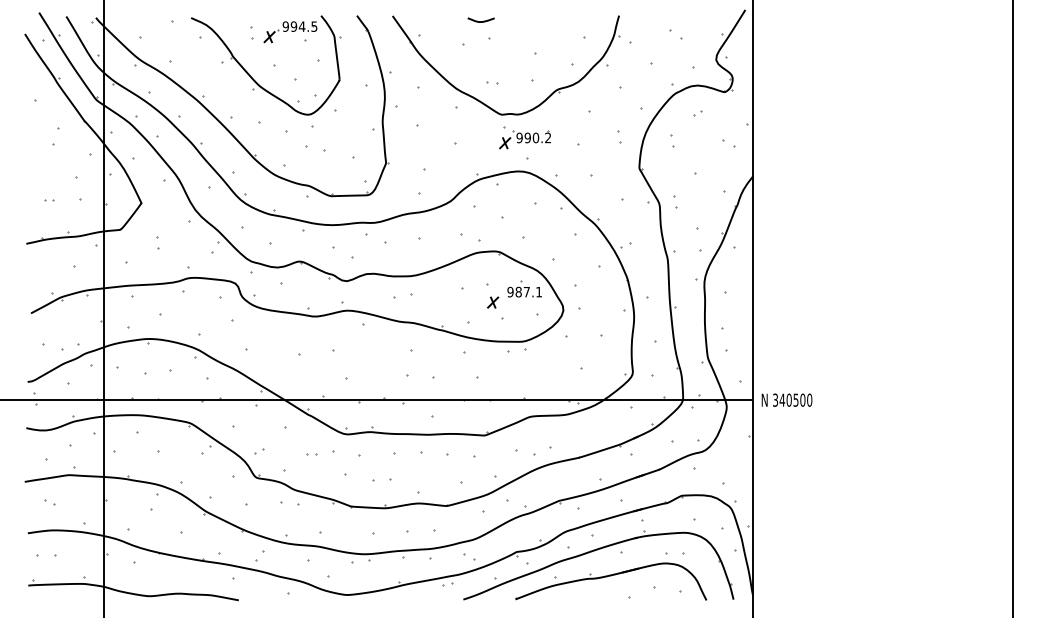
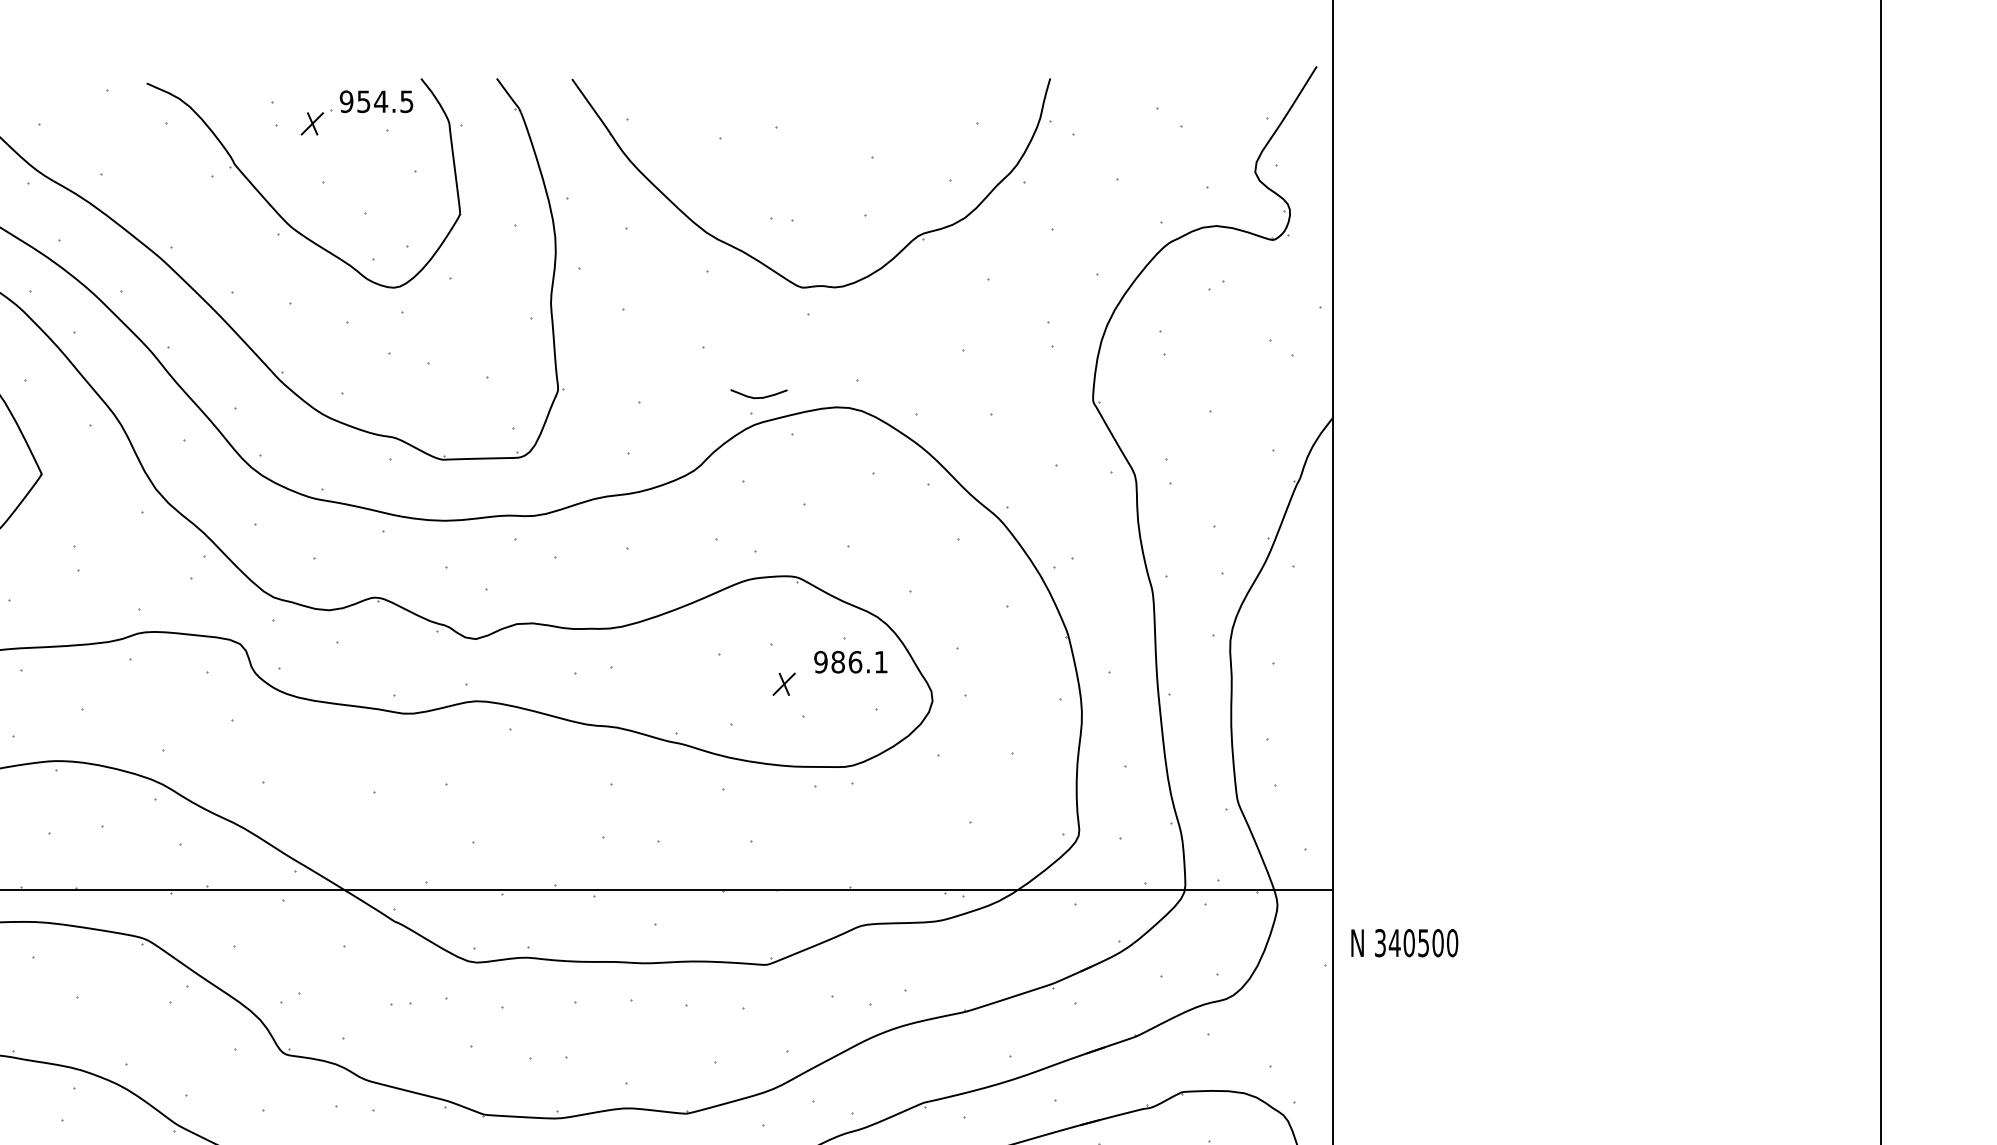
curve: (480, 21) -> (757, 396), moved
text: (293, 26) -> (362, 101), 994.5 -> 954.5
part: (524, 139) -> (850, 339), removed
text: (526, 291) -> (854, 660), 987.1 -> 986.1
text: (786, 399) -> (1403, 941), moved

